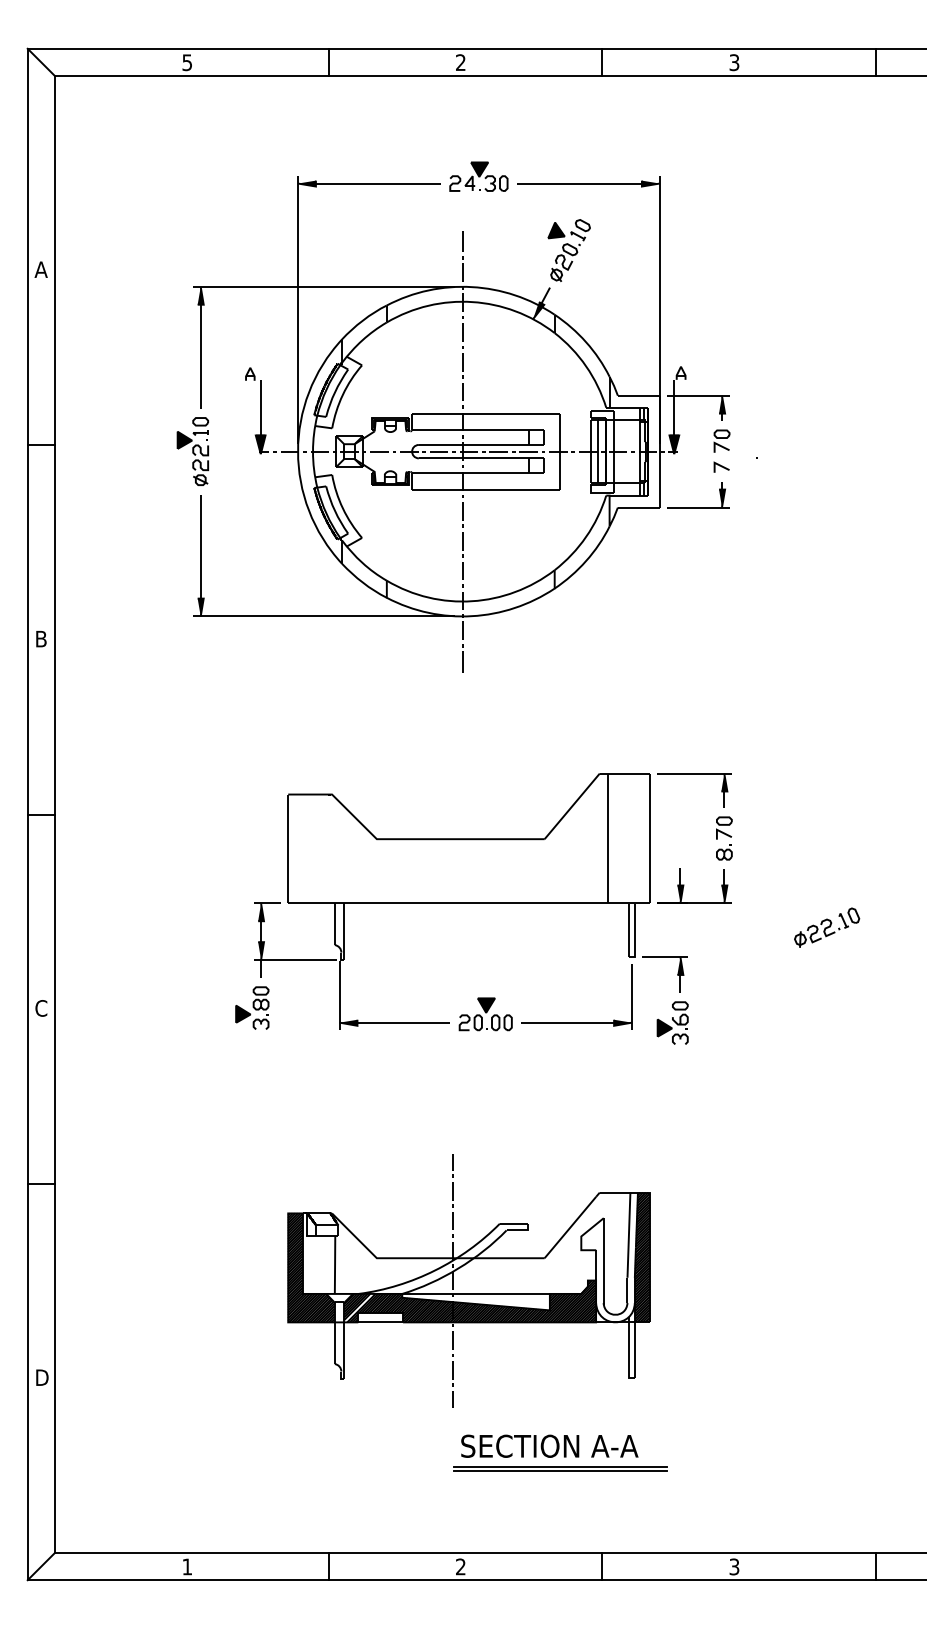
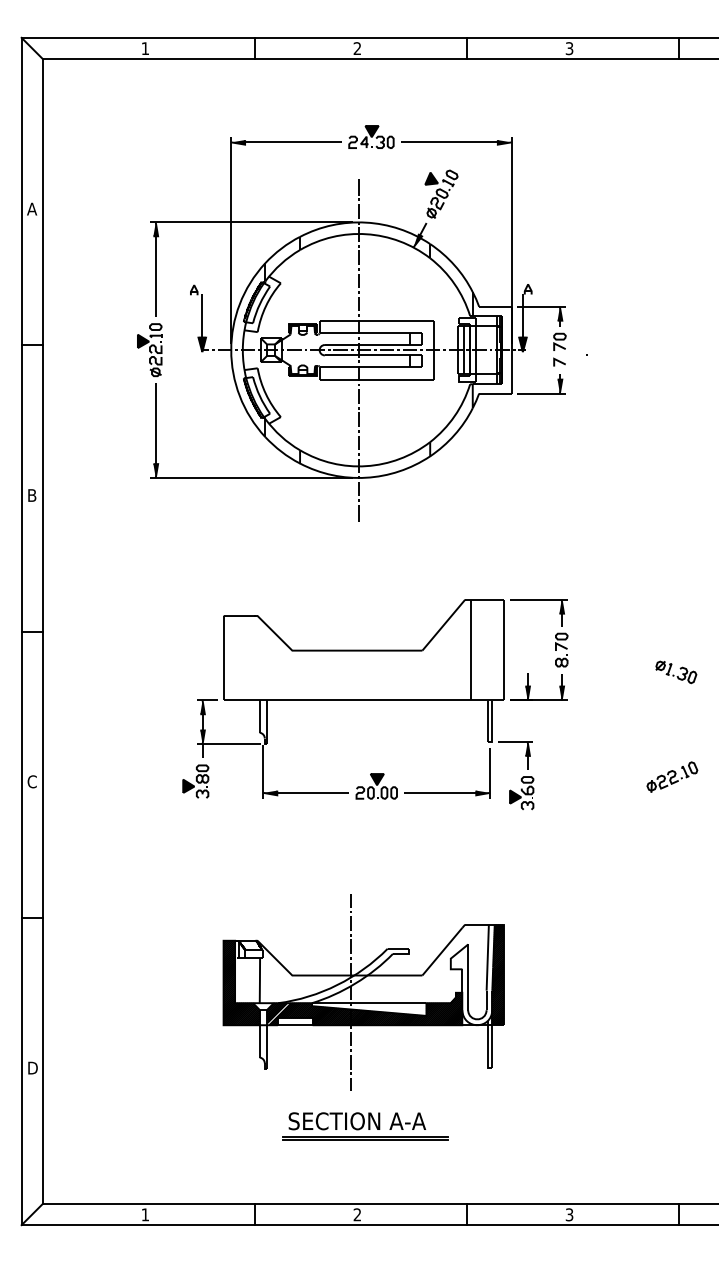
text: (186, 62) -> (144, 48), 5 -> 1
part: (872, 867) -> (676, 672), added
part: (827, 926) -> (672, 776), moved
part: (560, 1453) -> (365, 1126), moved

